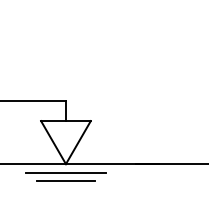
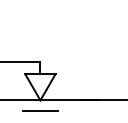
line: (66, 172) -> (40, 105), removed

